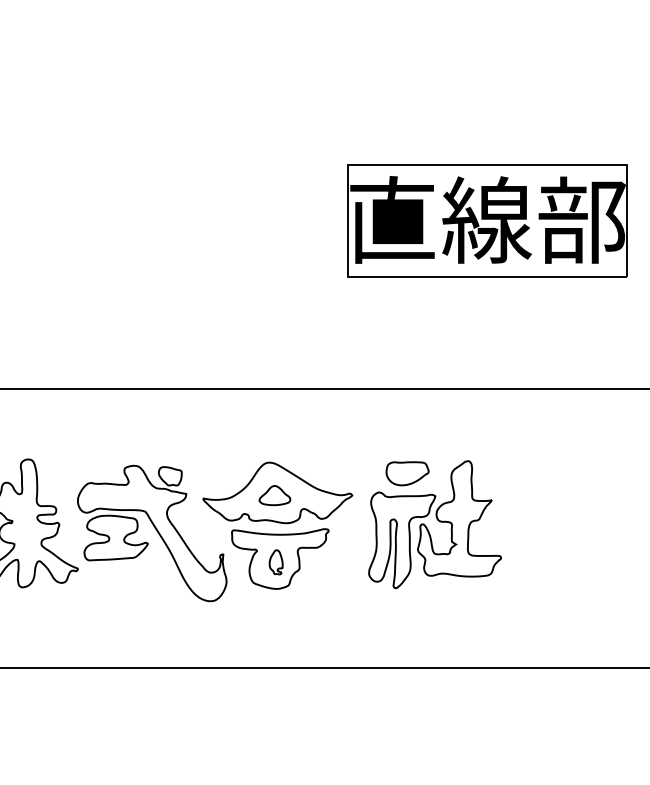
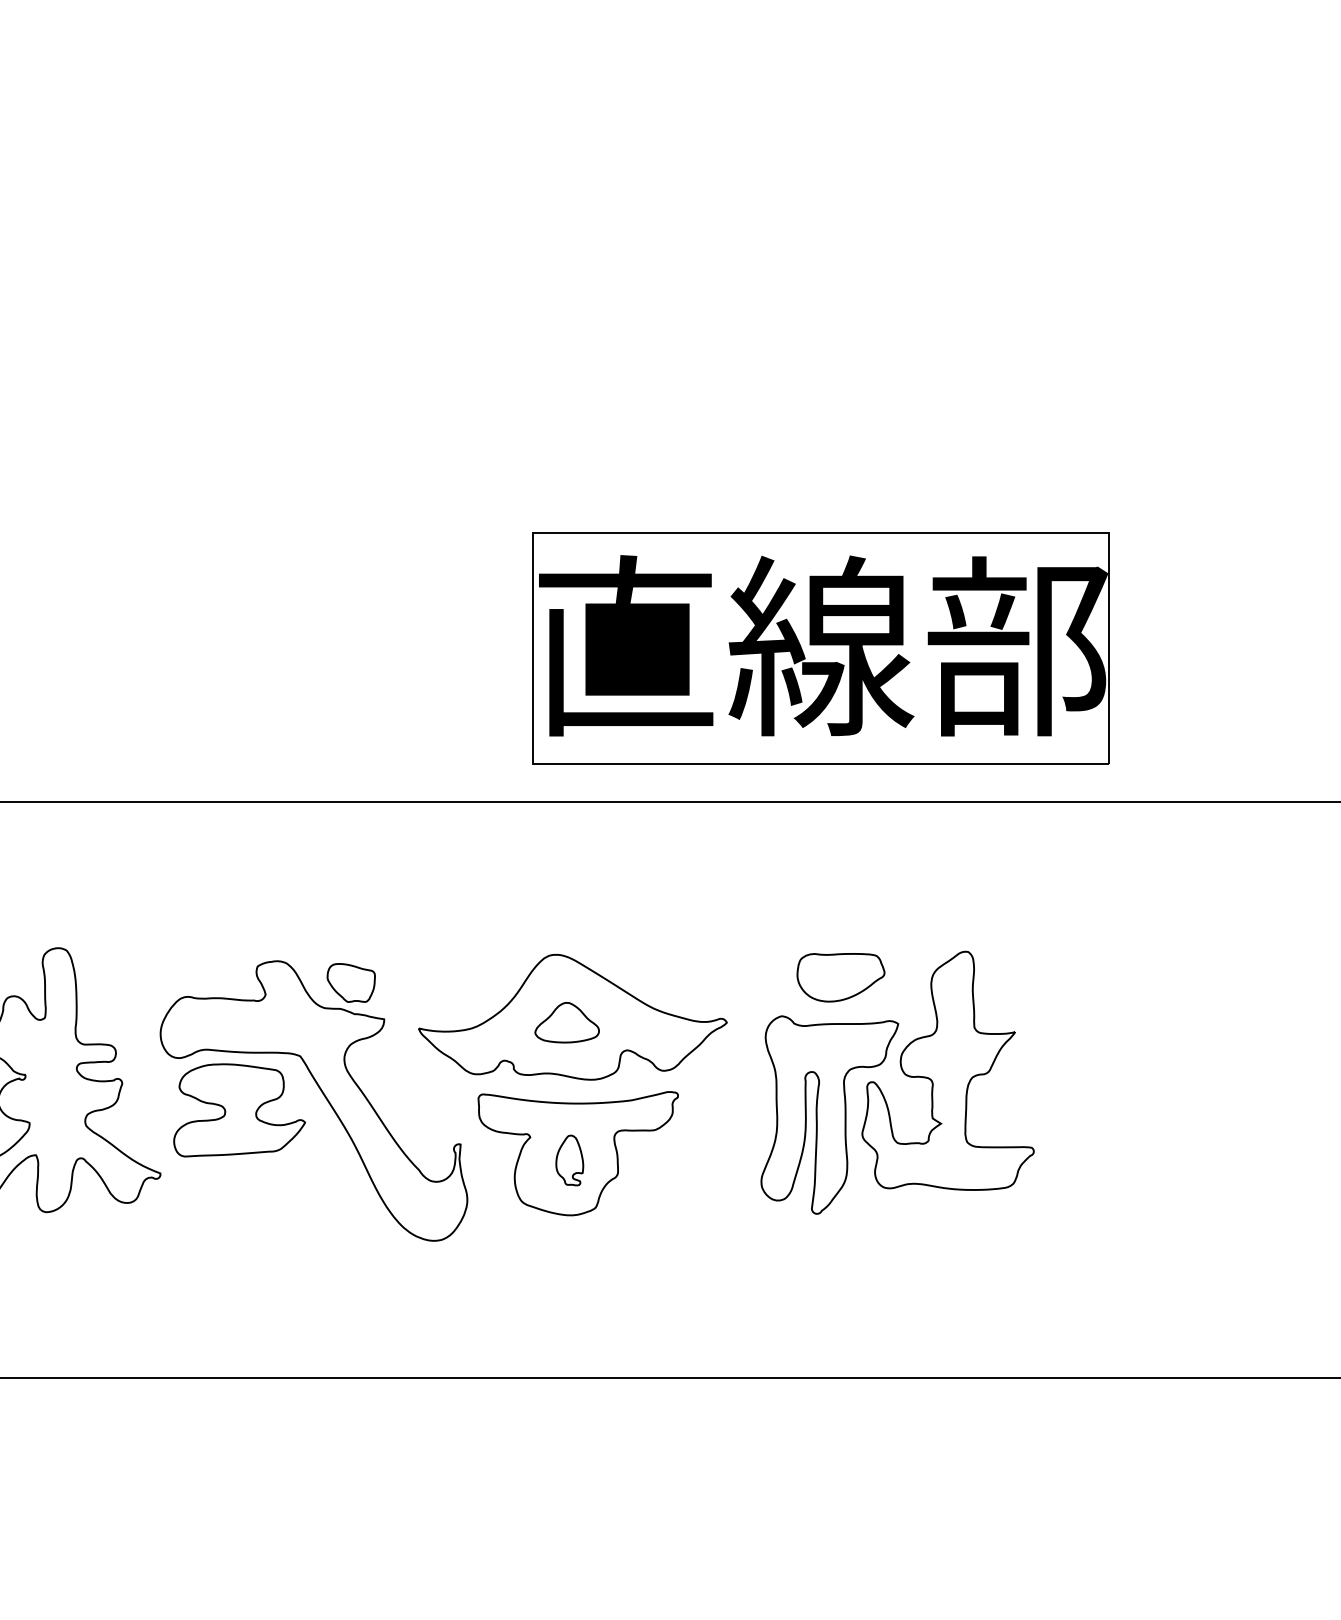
part: (487, 220) -> (822, 646), moved

